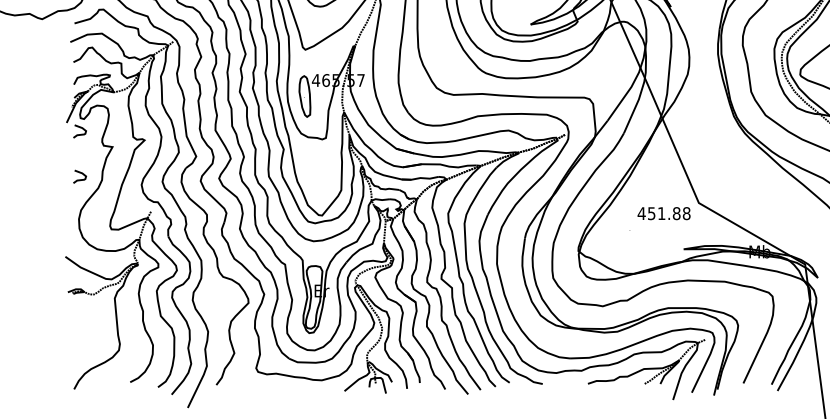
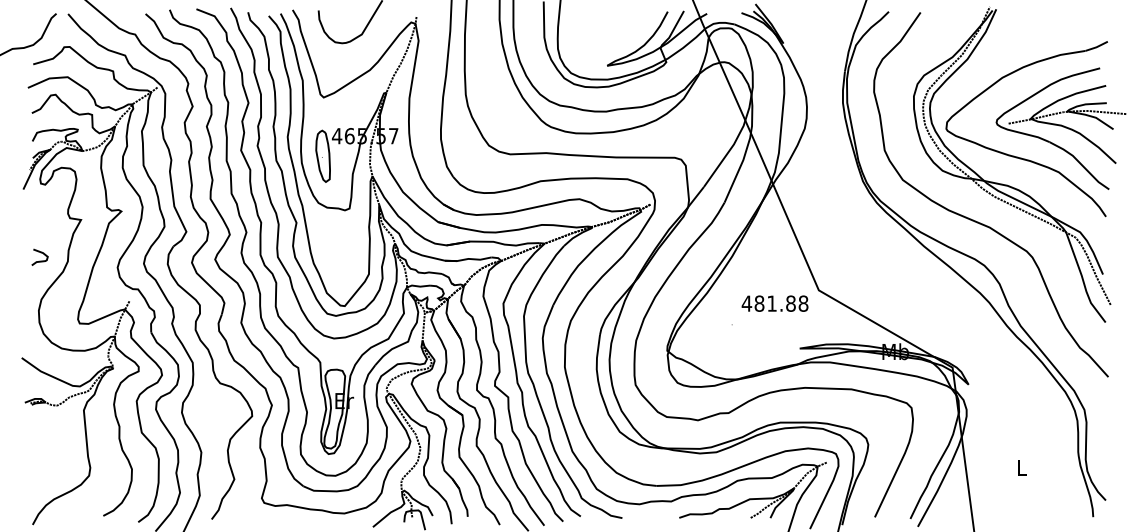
curve: (80, 128) -> (40, 196), removed
text: (651, 213) -> (759, 303), 451.88 -> 481.88

